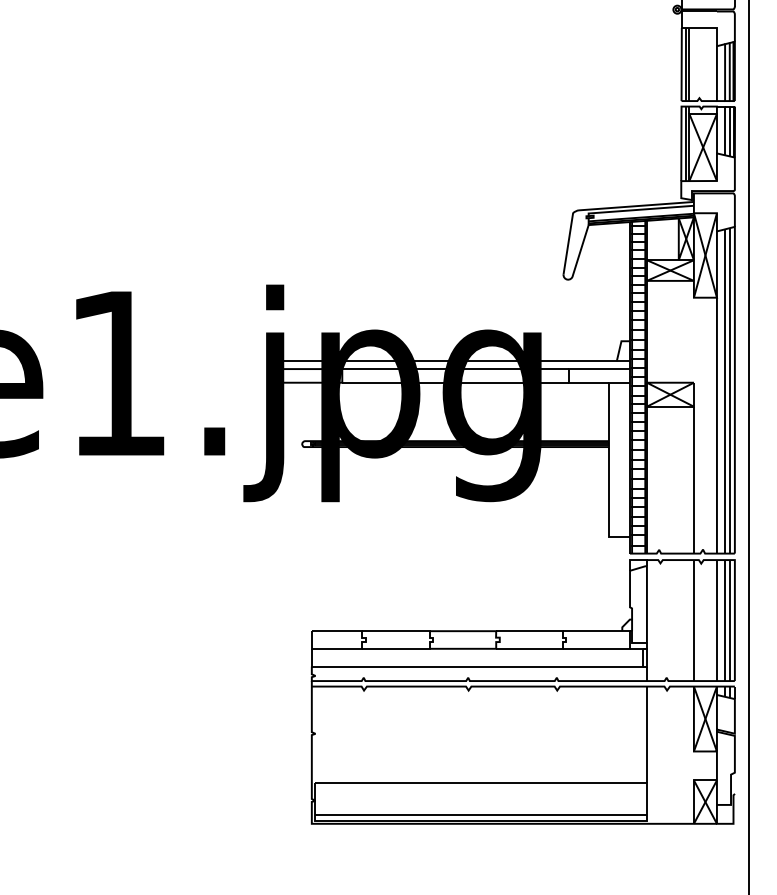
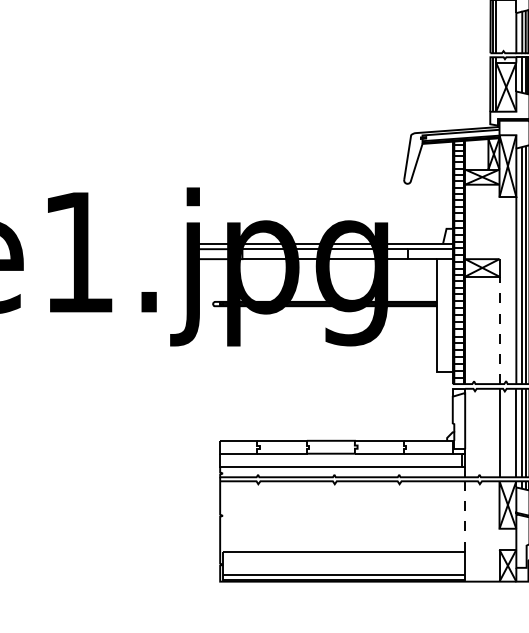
line: (693, 479) -> (499, 329), solid -> dashed
line: (646, 734) -> (464, 516), solid -> dashed

